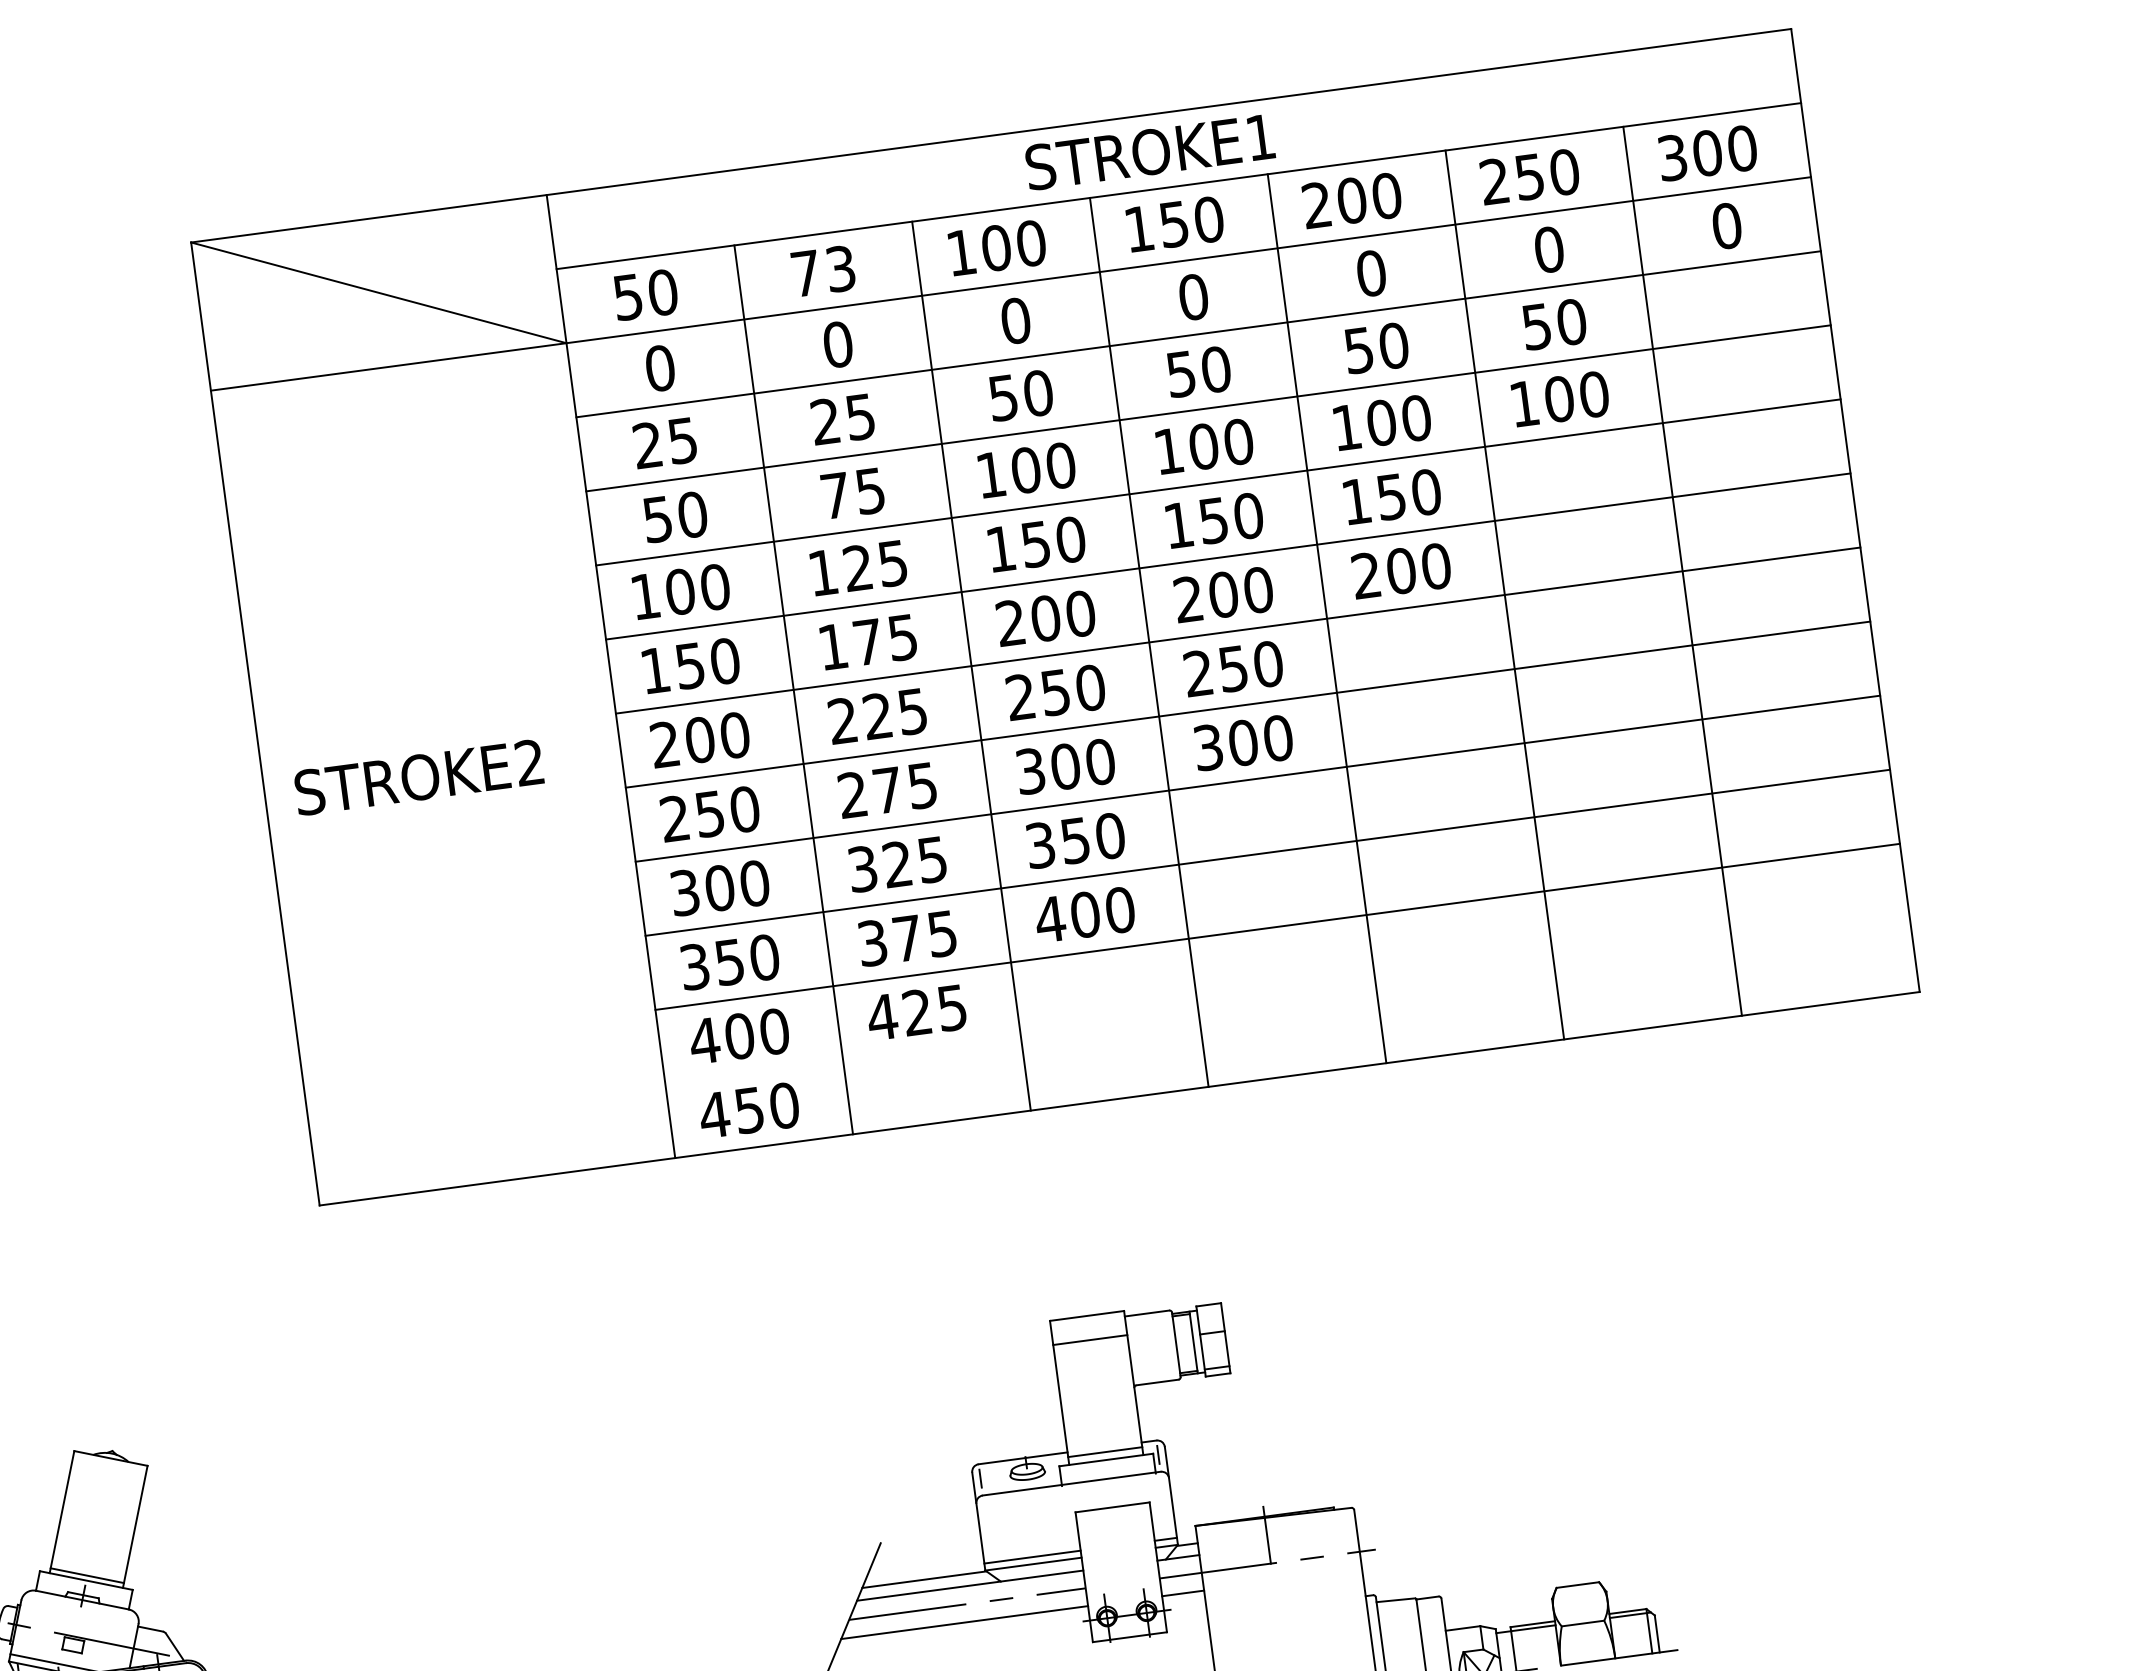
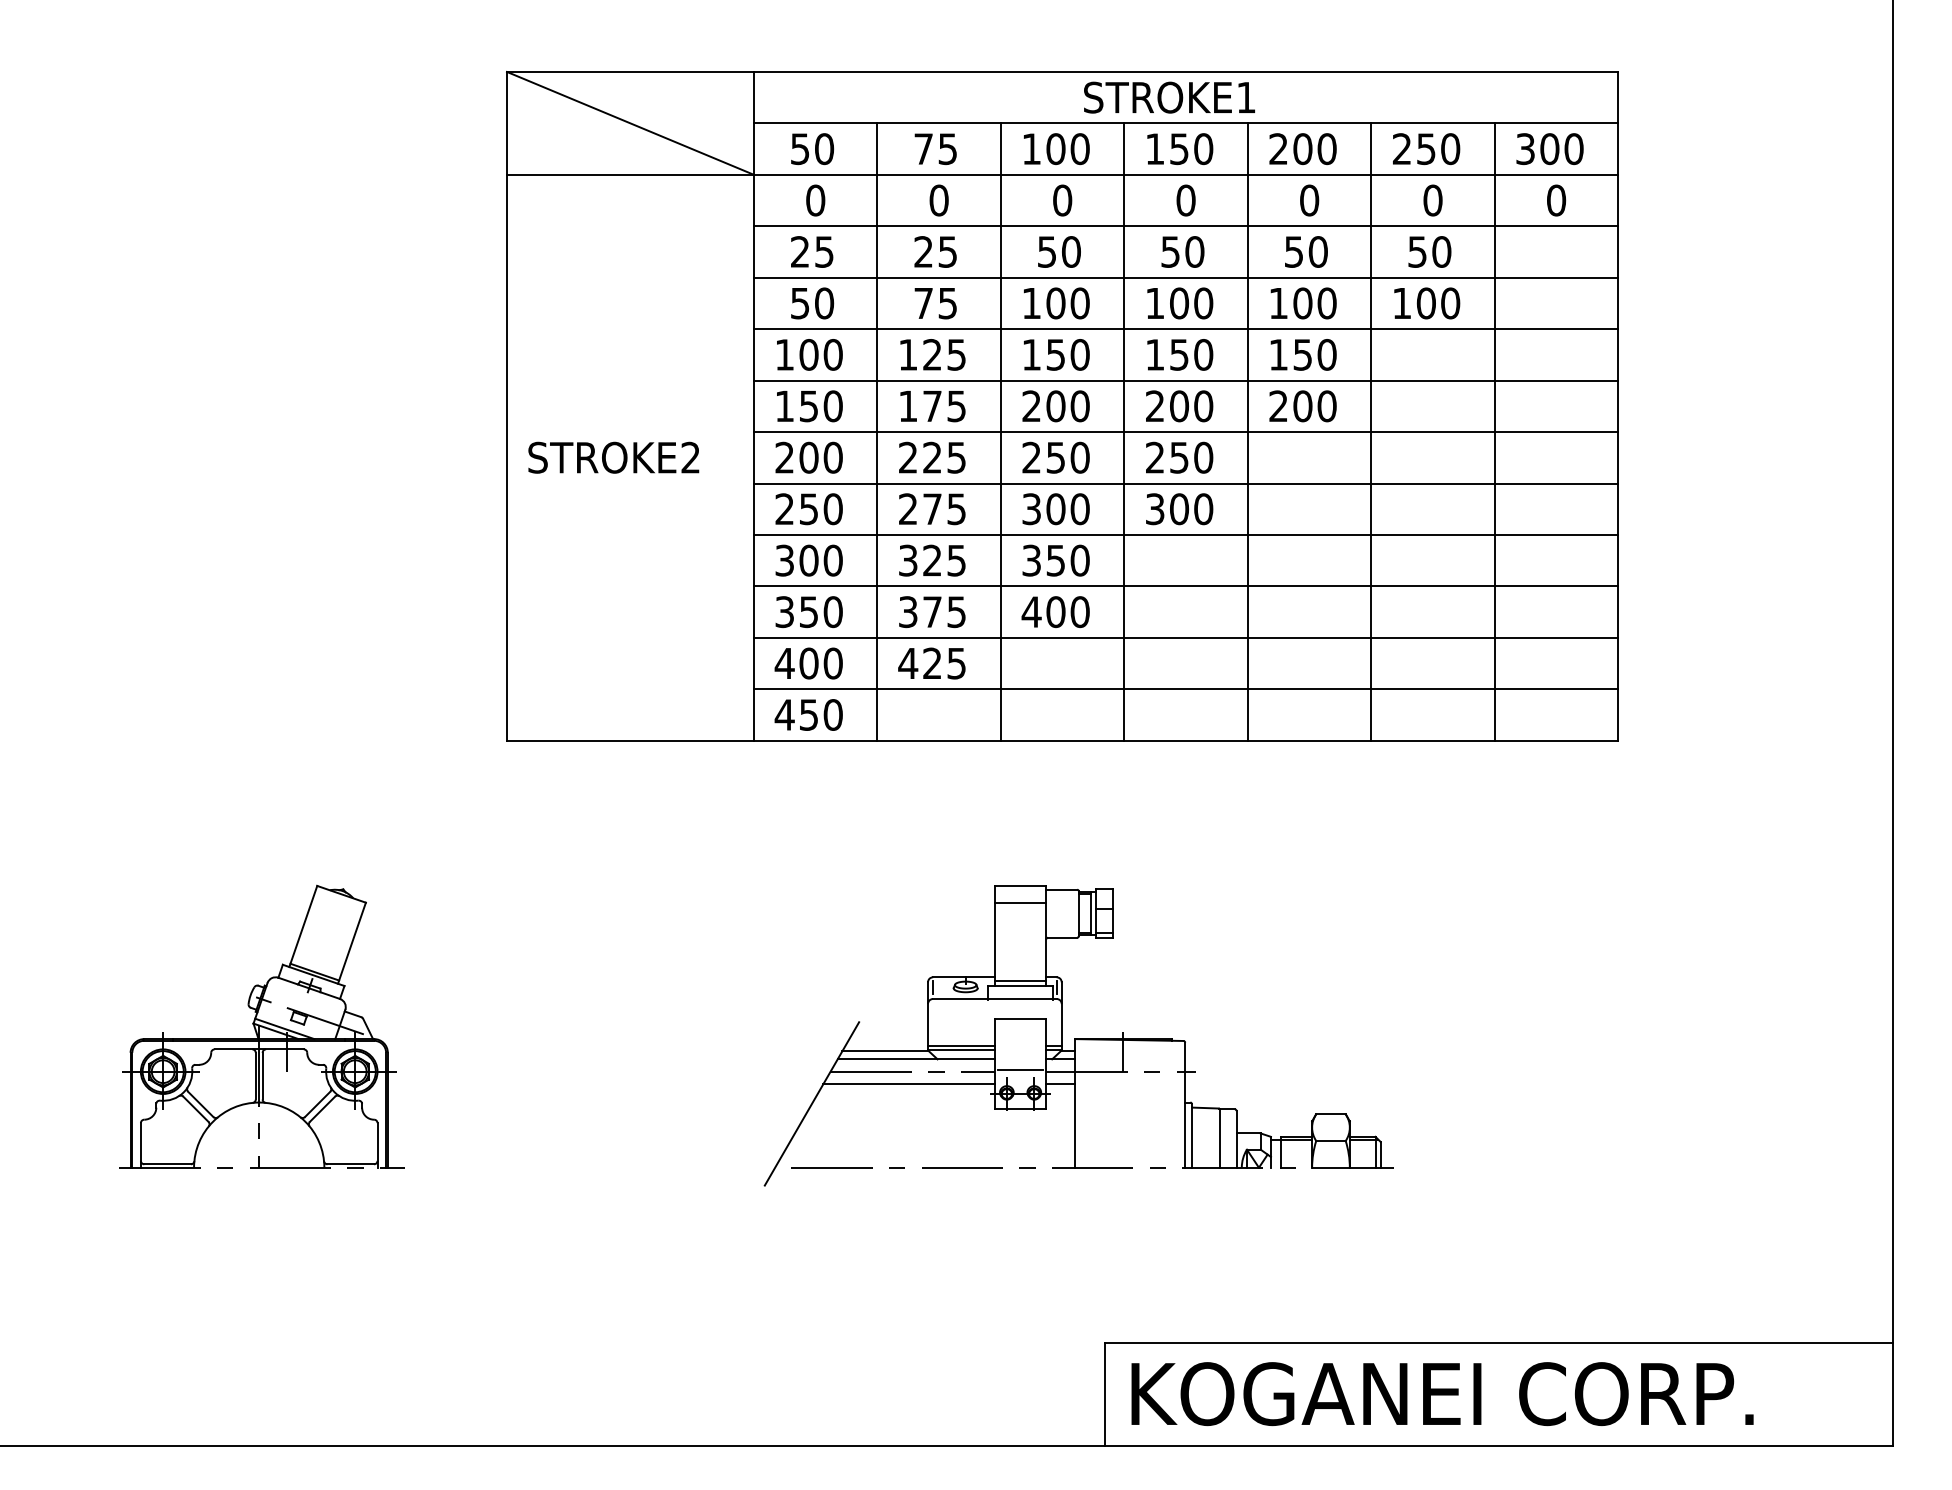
text: (840, 268) -> (947, 148), 73 -> 75
line: (1286, 1001) -> (1185, 689), added
line: (1122, 1580) -> (1020, 1069), added

